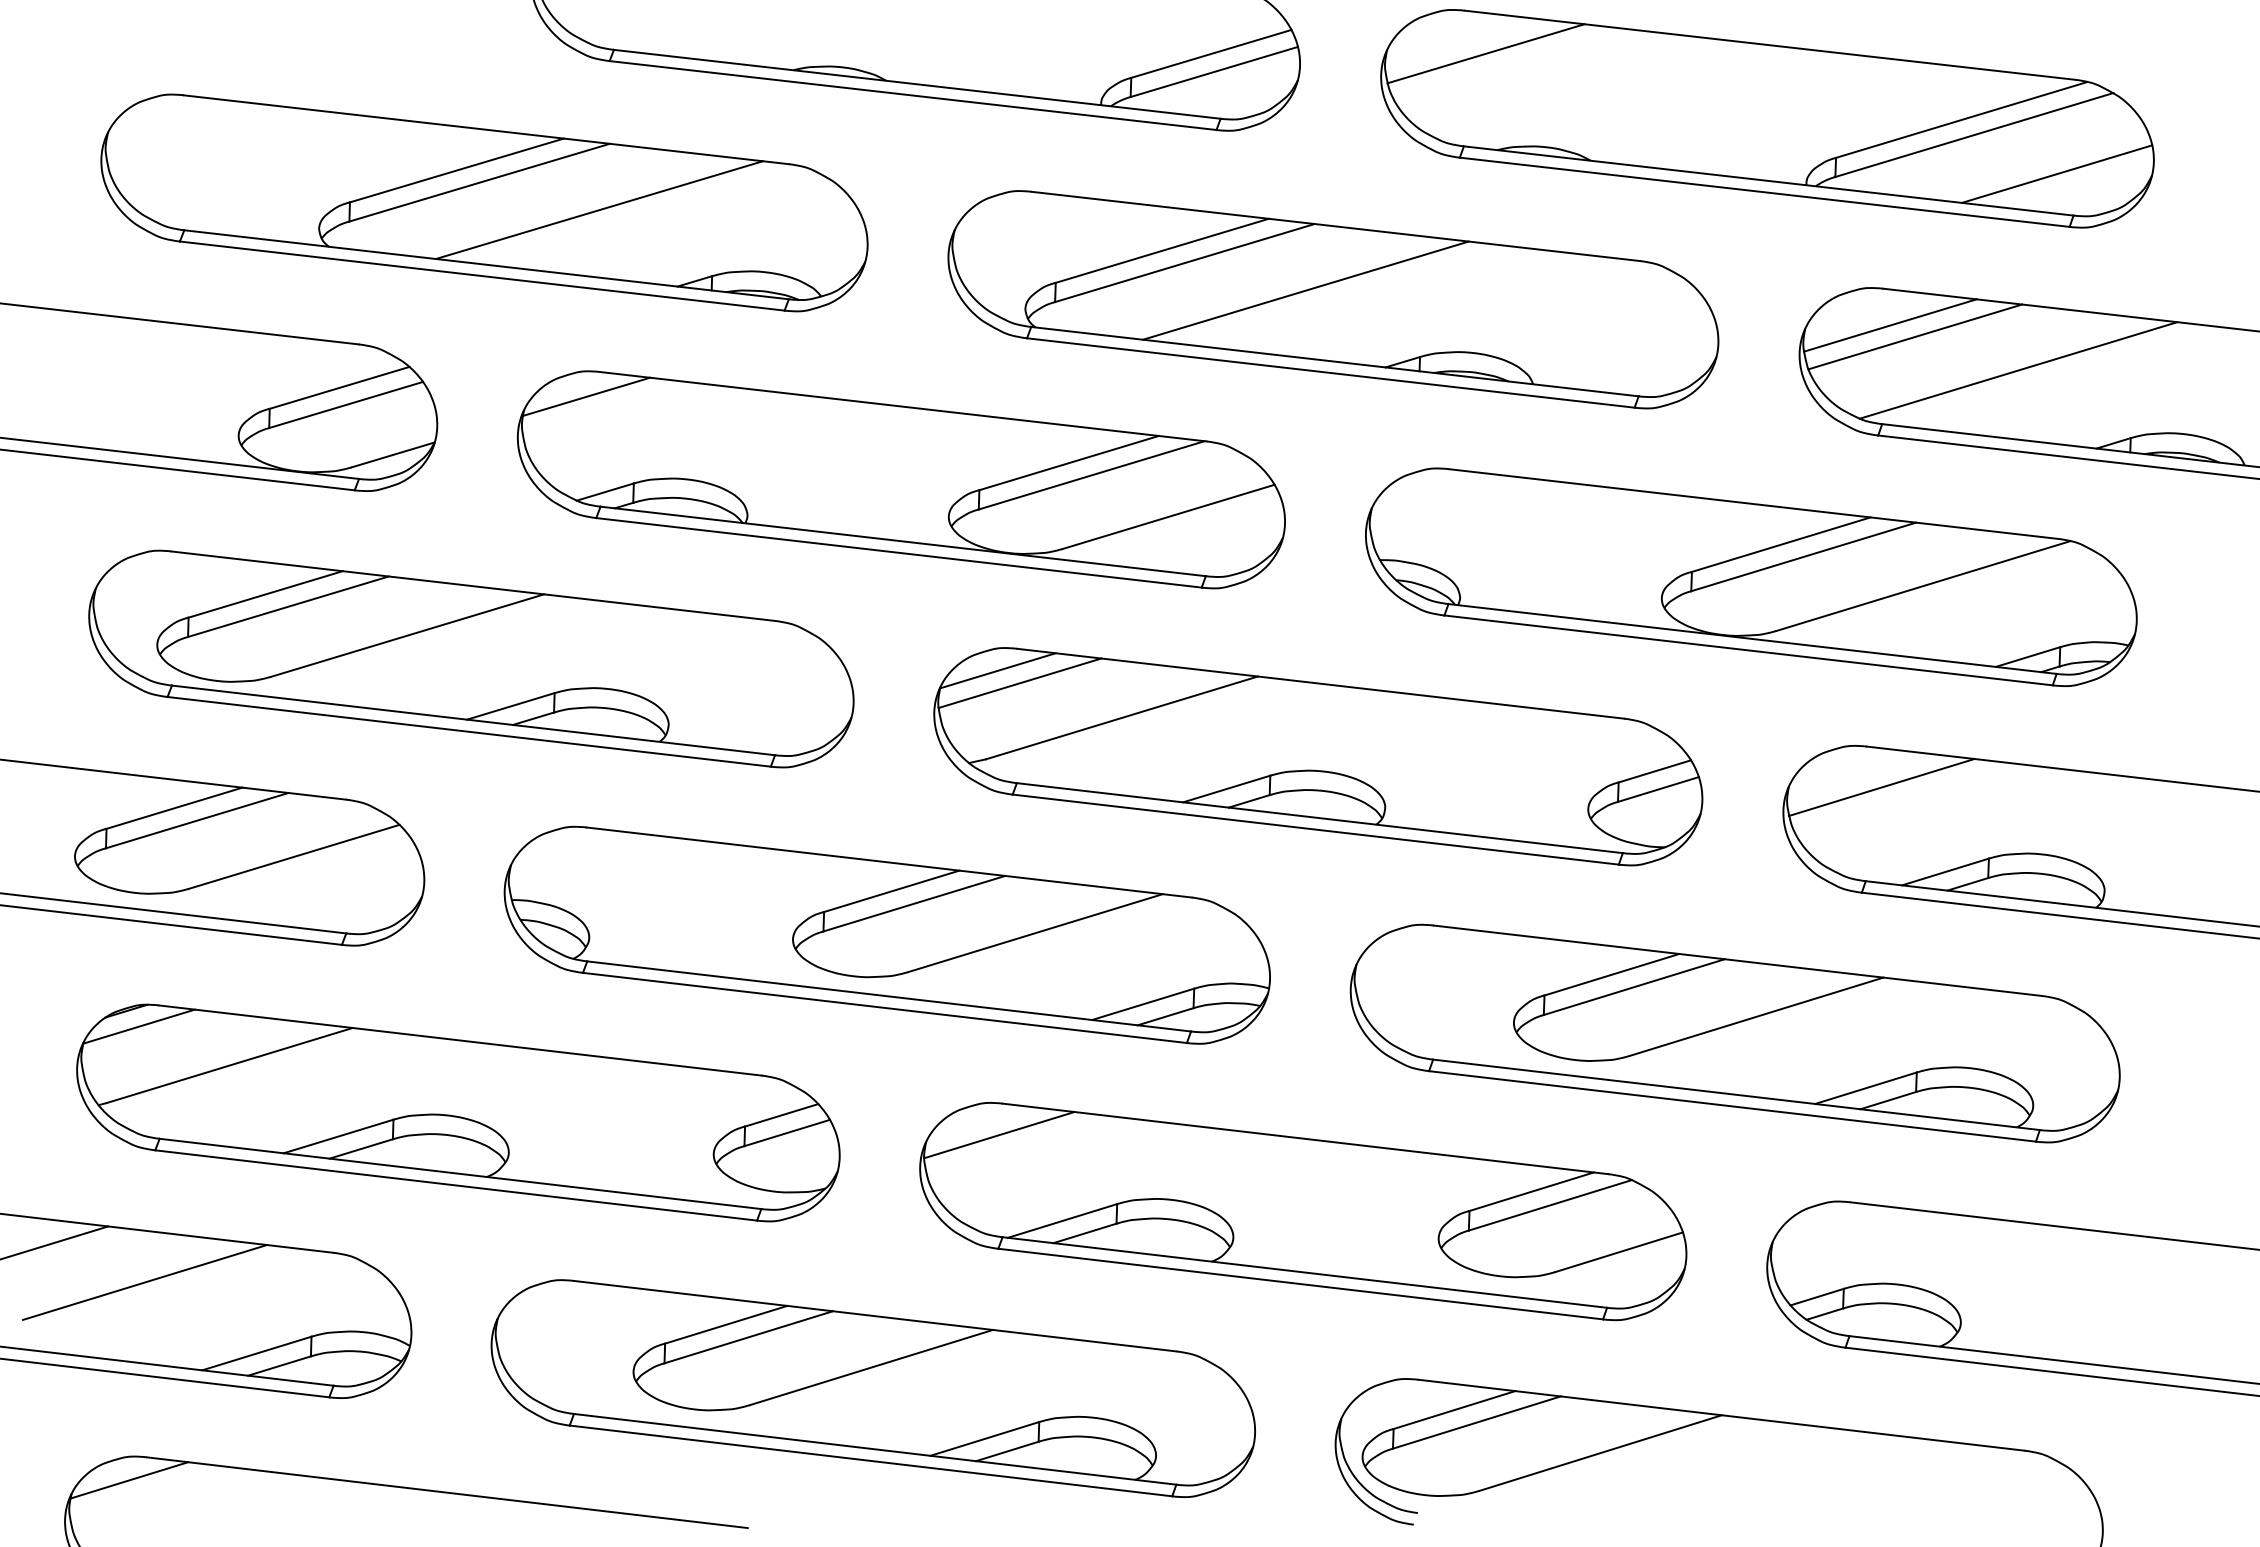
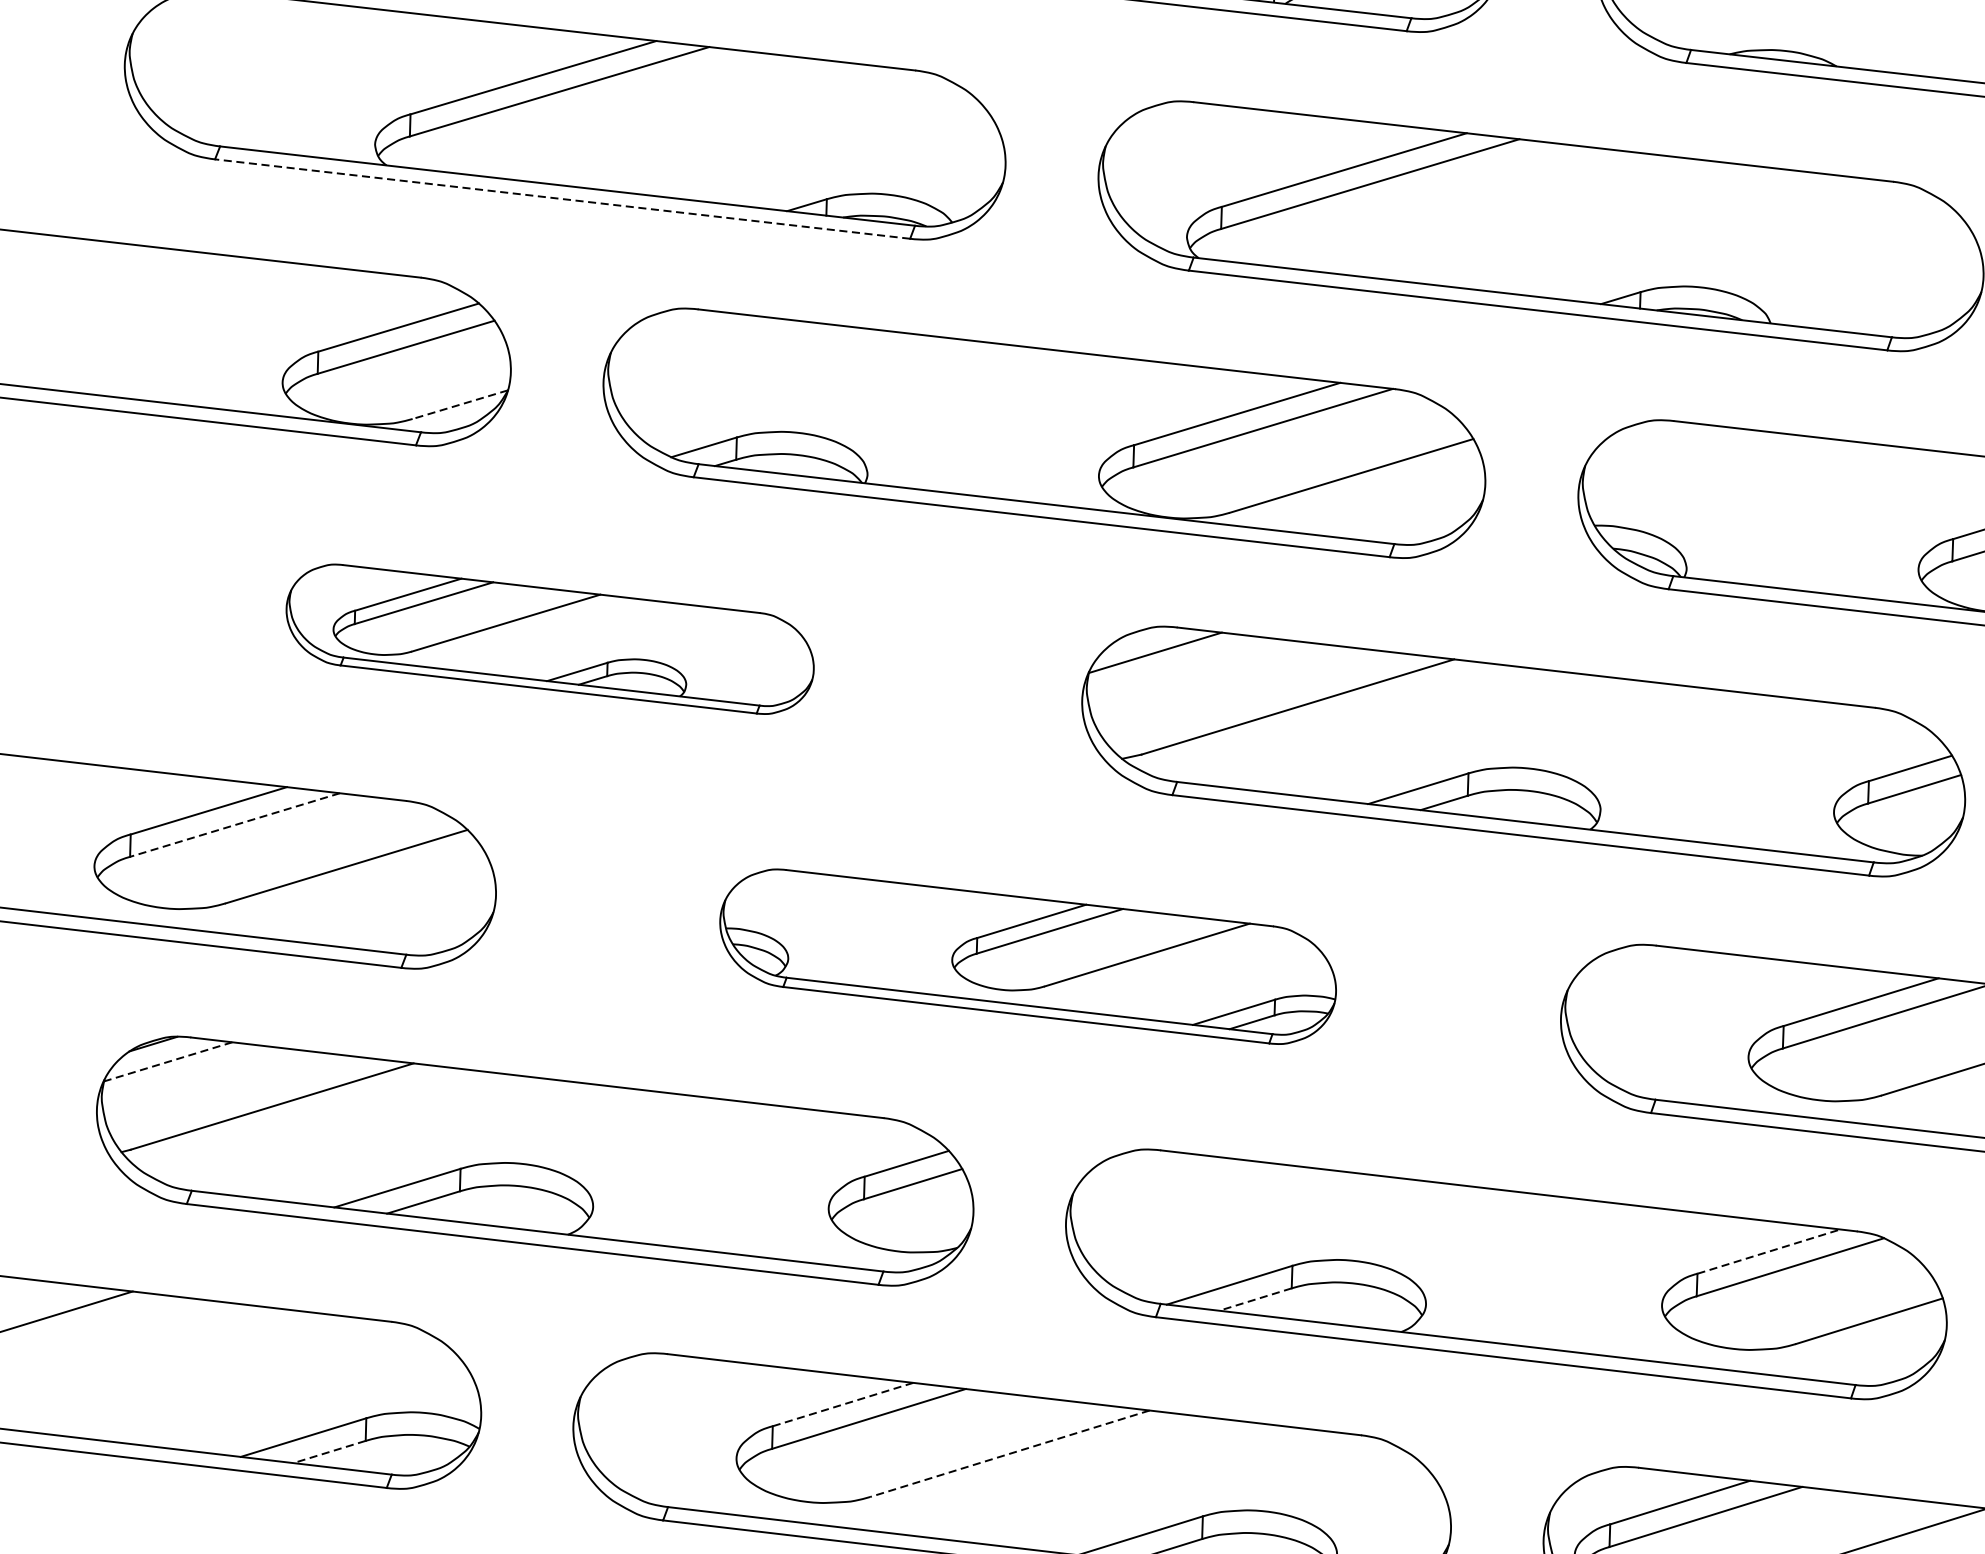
line: (599, 210) -> (697, 123), removed
line: (481, 276) -> (561, 199), solid -> dashed
line: (1305, 290) -> (1508, 215), removed
line: (586, 396) -> (682, 337), removed
line: (392, 455) -> (459, 405), solid -> dashed
part: (471, 658) -> (550, 638), size x0.6
line: (1019, 683) -> (1180, 667), removed
line: (196, 820) -> (234, 824), solid -> dashed
part: (886, 934) -> (1027, 955), size x0.7
line: (138, 1026) -> (167, 1061), solid -> dashed
line: (999, 1135) -> (1157, 1186), removed
line: (1532, 1191) -> (1769, 1251), solid -> dashed
line: (1085, 1233) -> (1256, 1299), solid -> dashed
line: (144, 1282) -> (174, 1355), removed
line: (726, 1324) -> (843, 1404), solid -> dashed
line: (279, 1366) -> (329, 1452), solid -> dashed
line: (870, 1367) -> (1008, 1453), solid -> dashed

